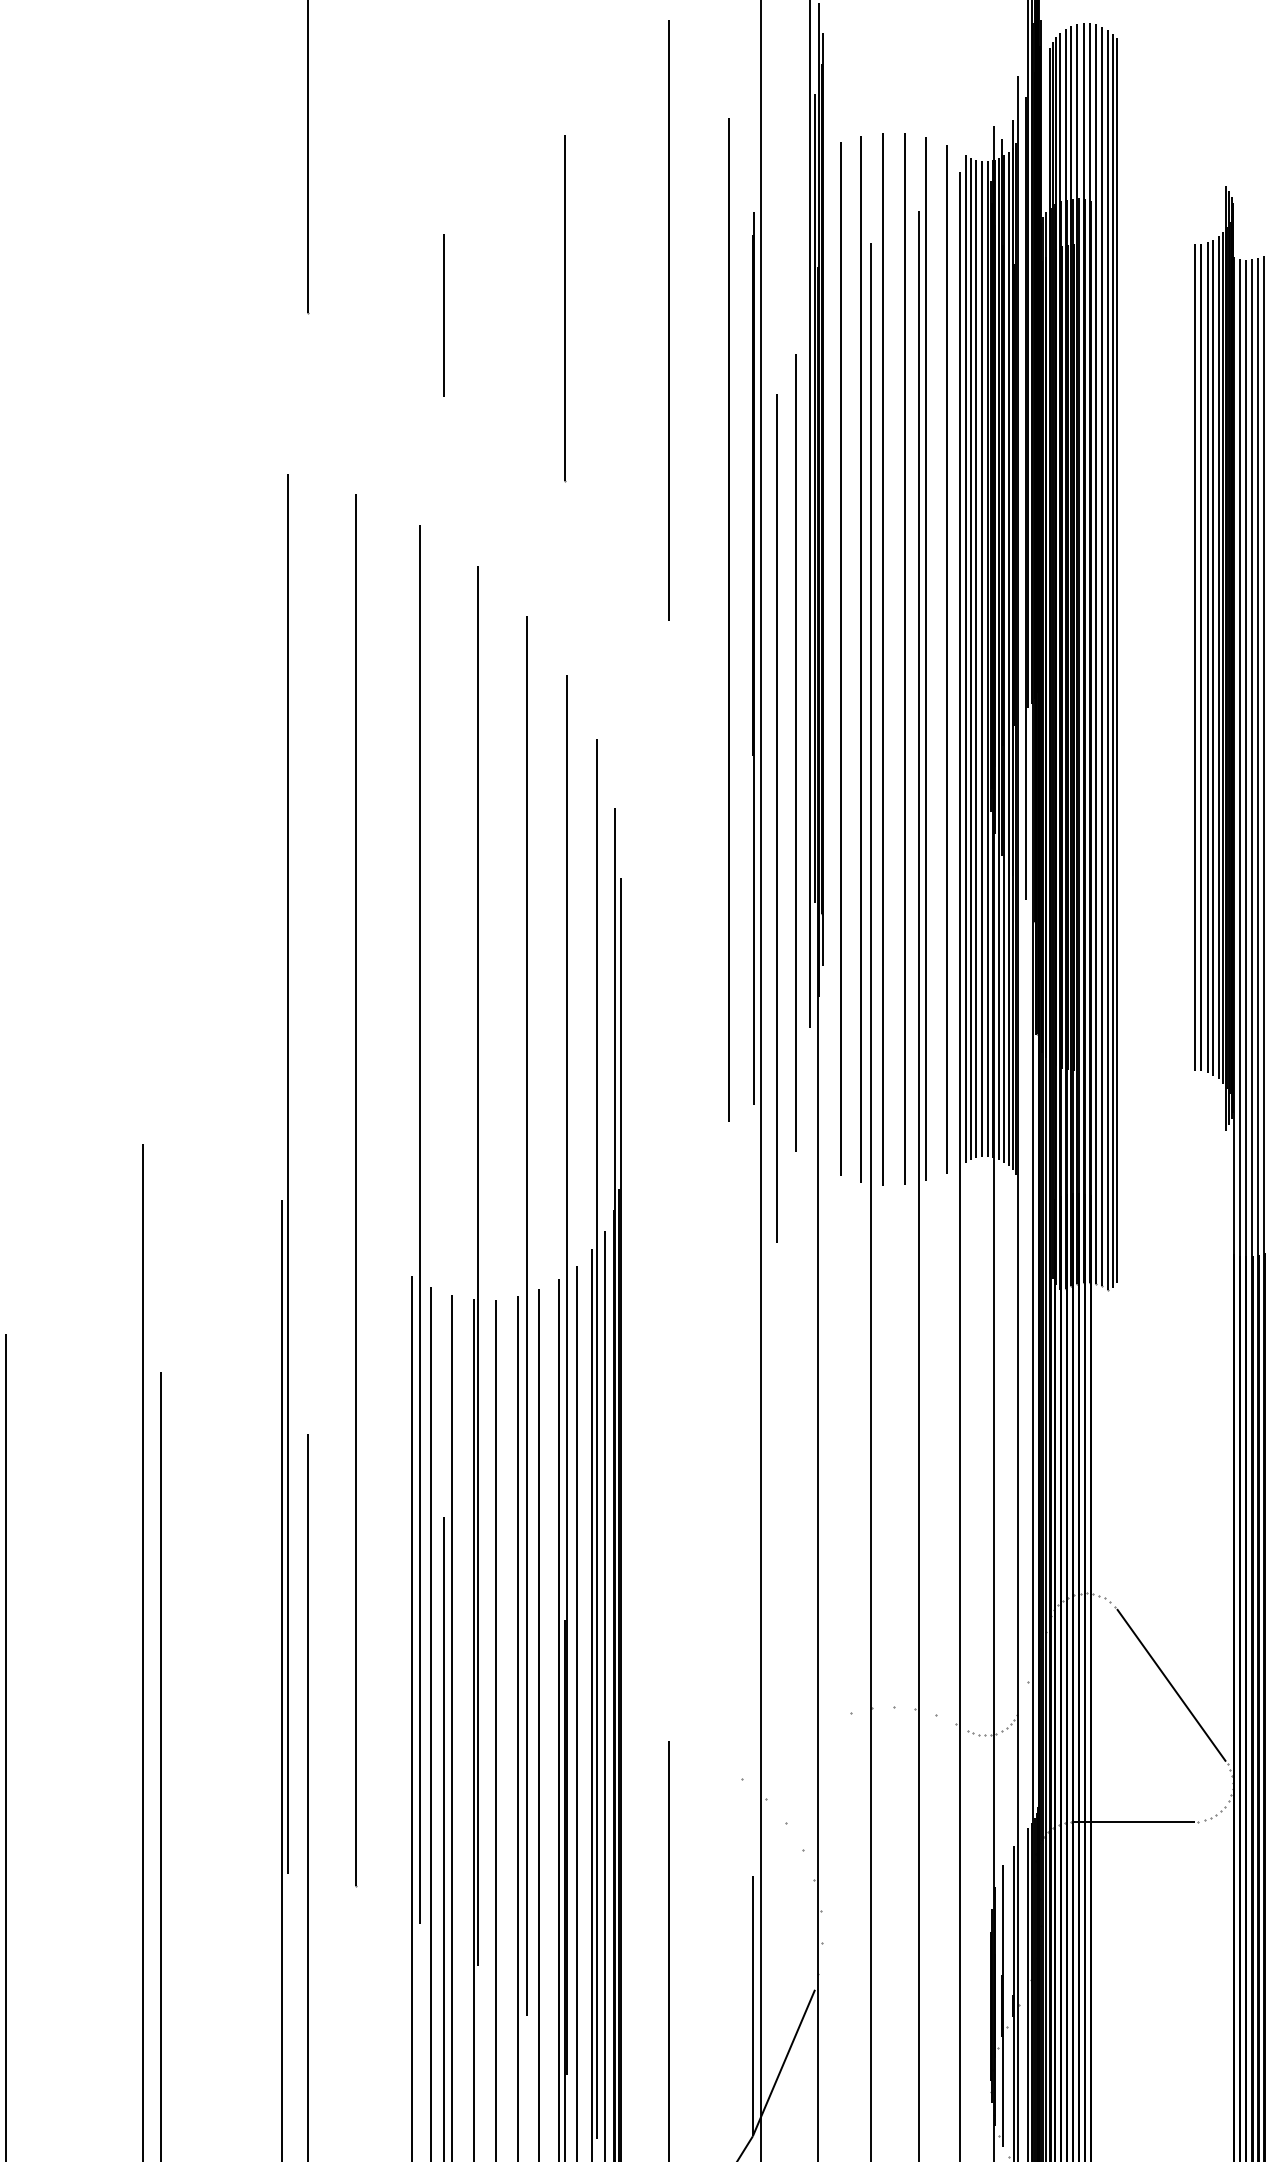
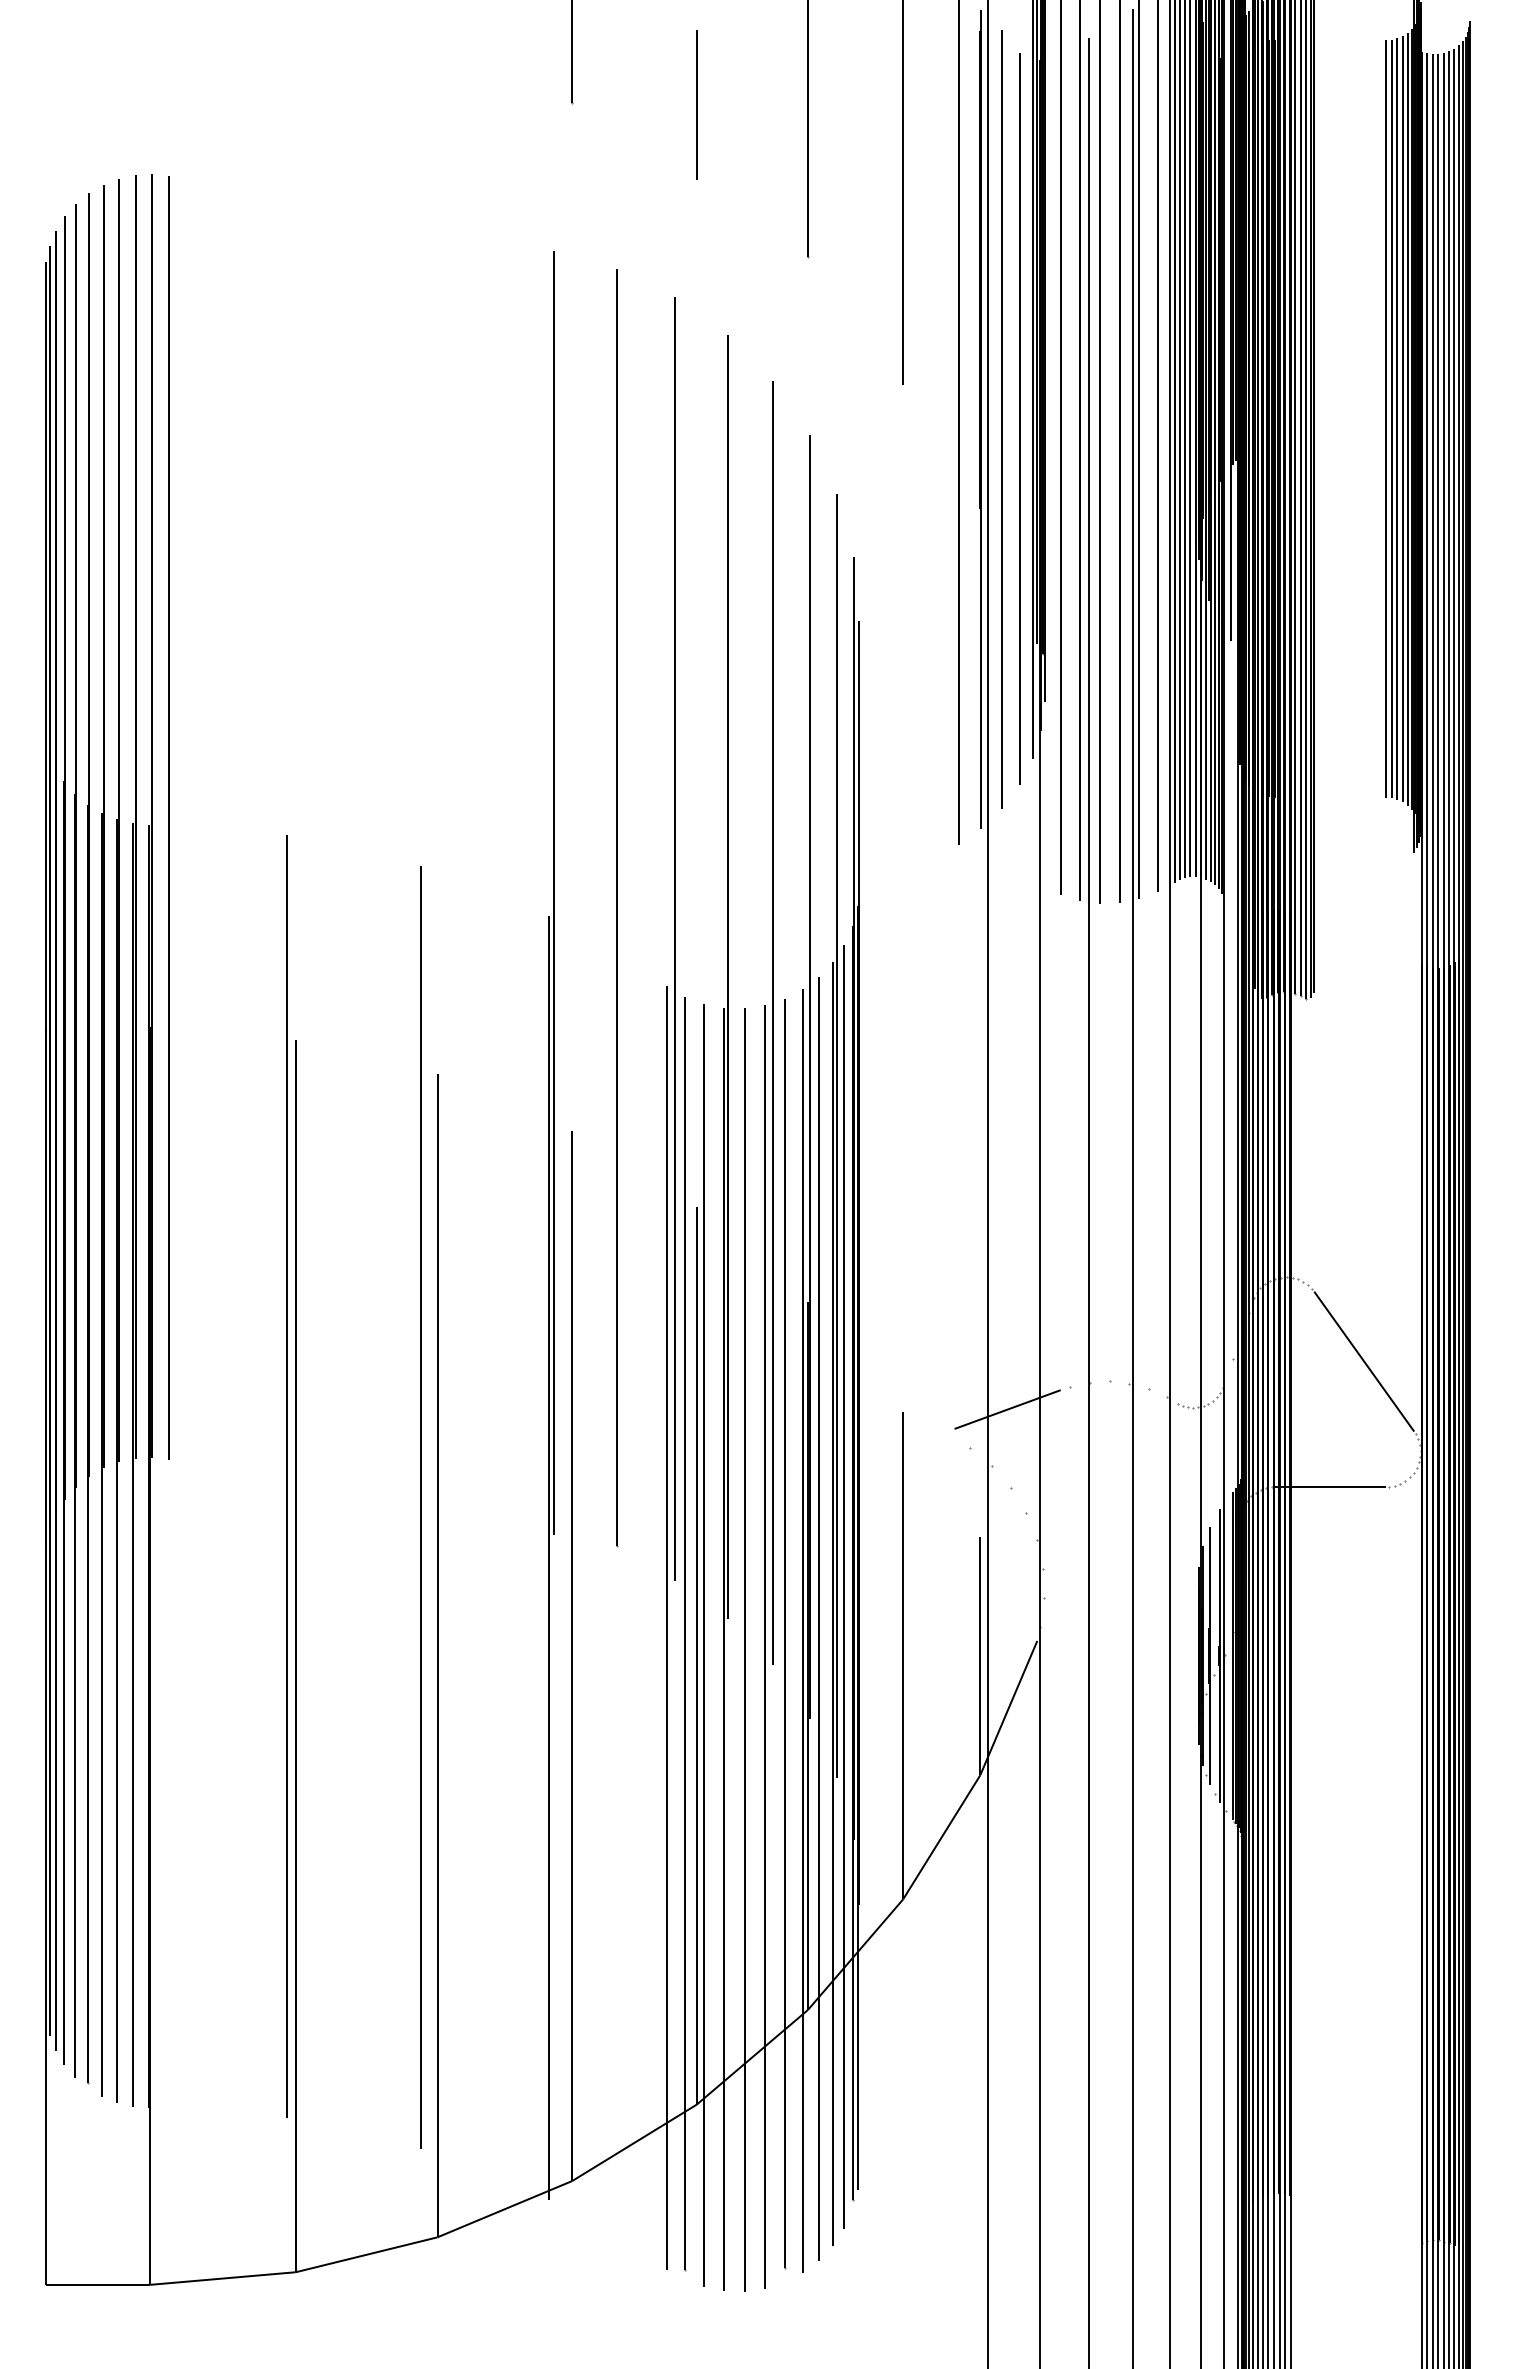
line: (795, 752) -> (1019, 418), moved
line: (775, 818) -> (1001, 419), moved
line: (782, 1737) -> (1007, 1409), added

